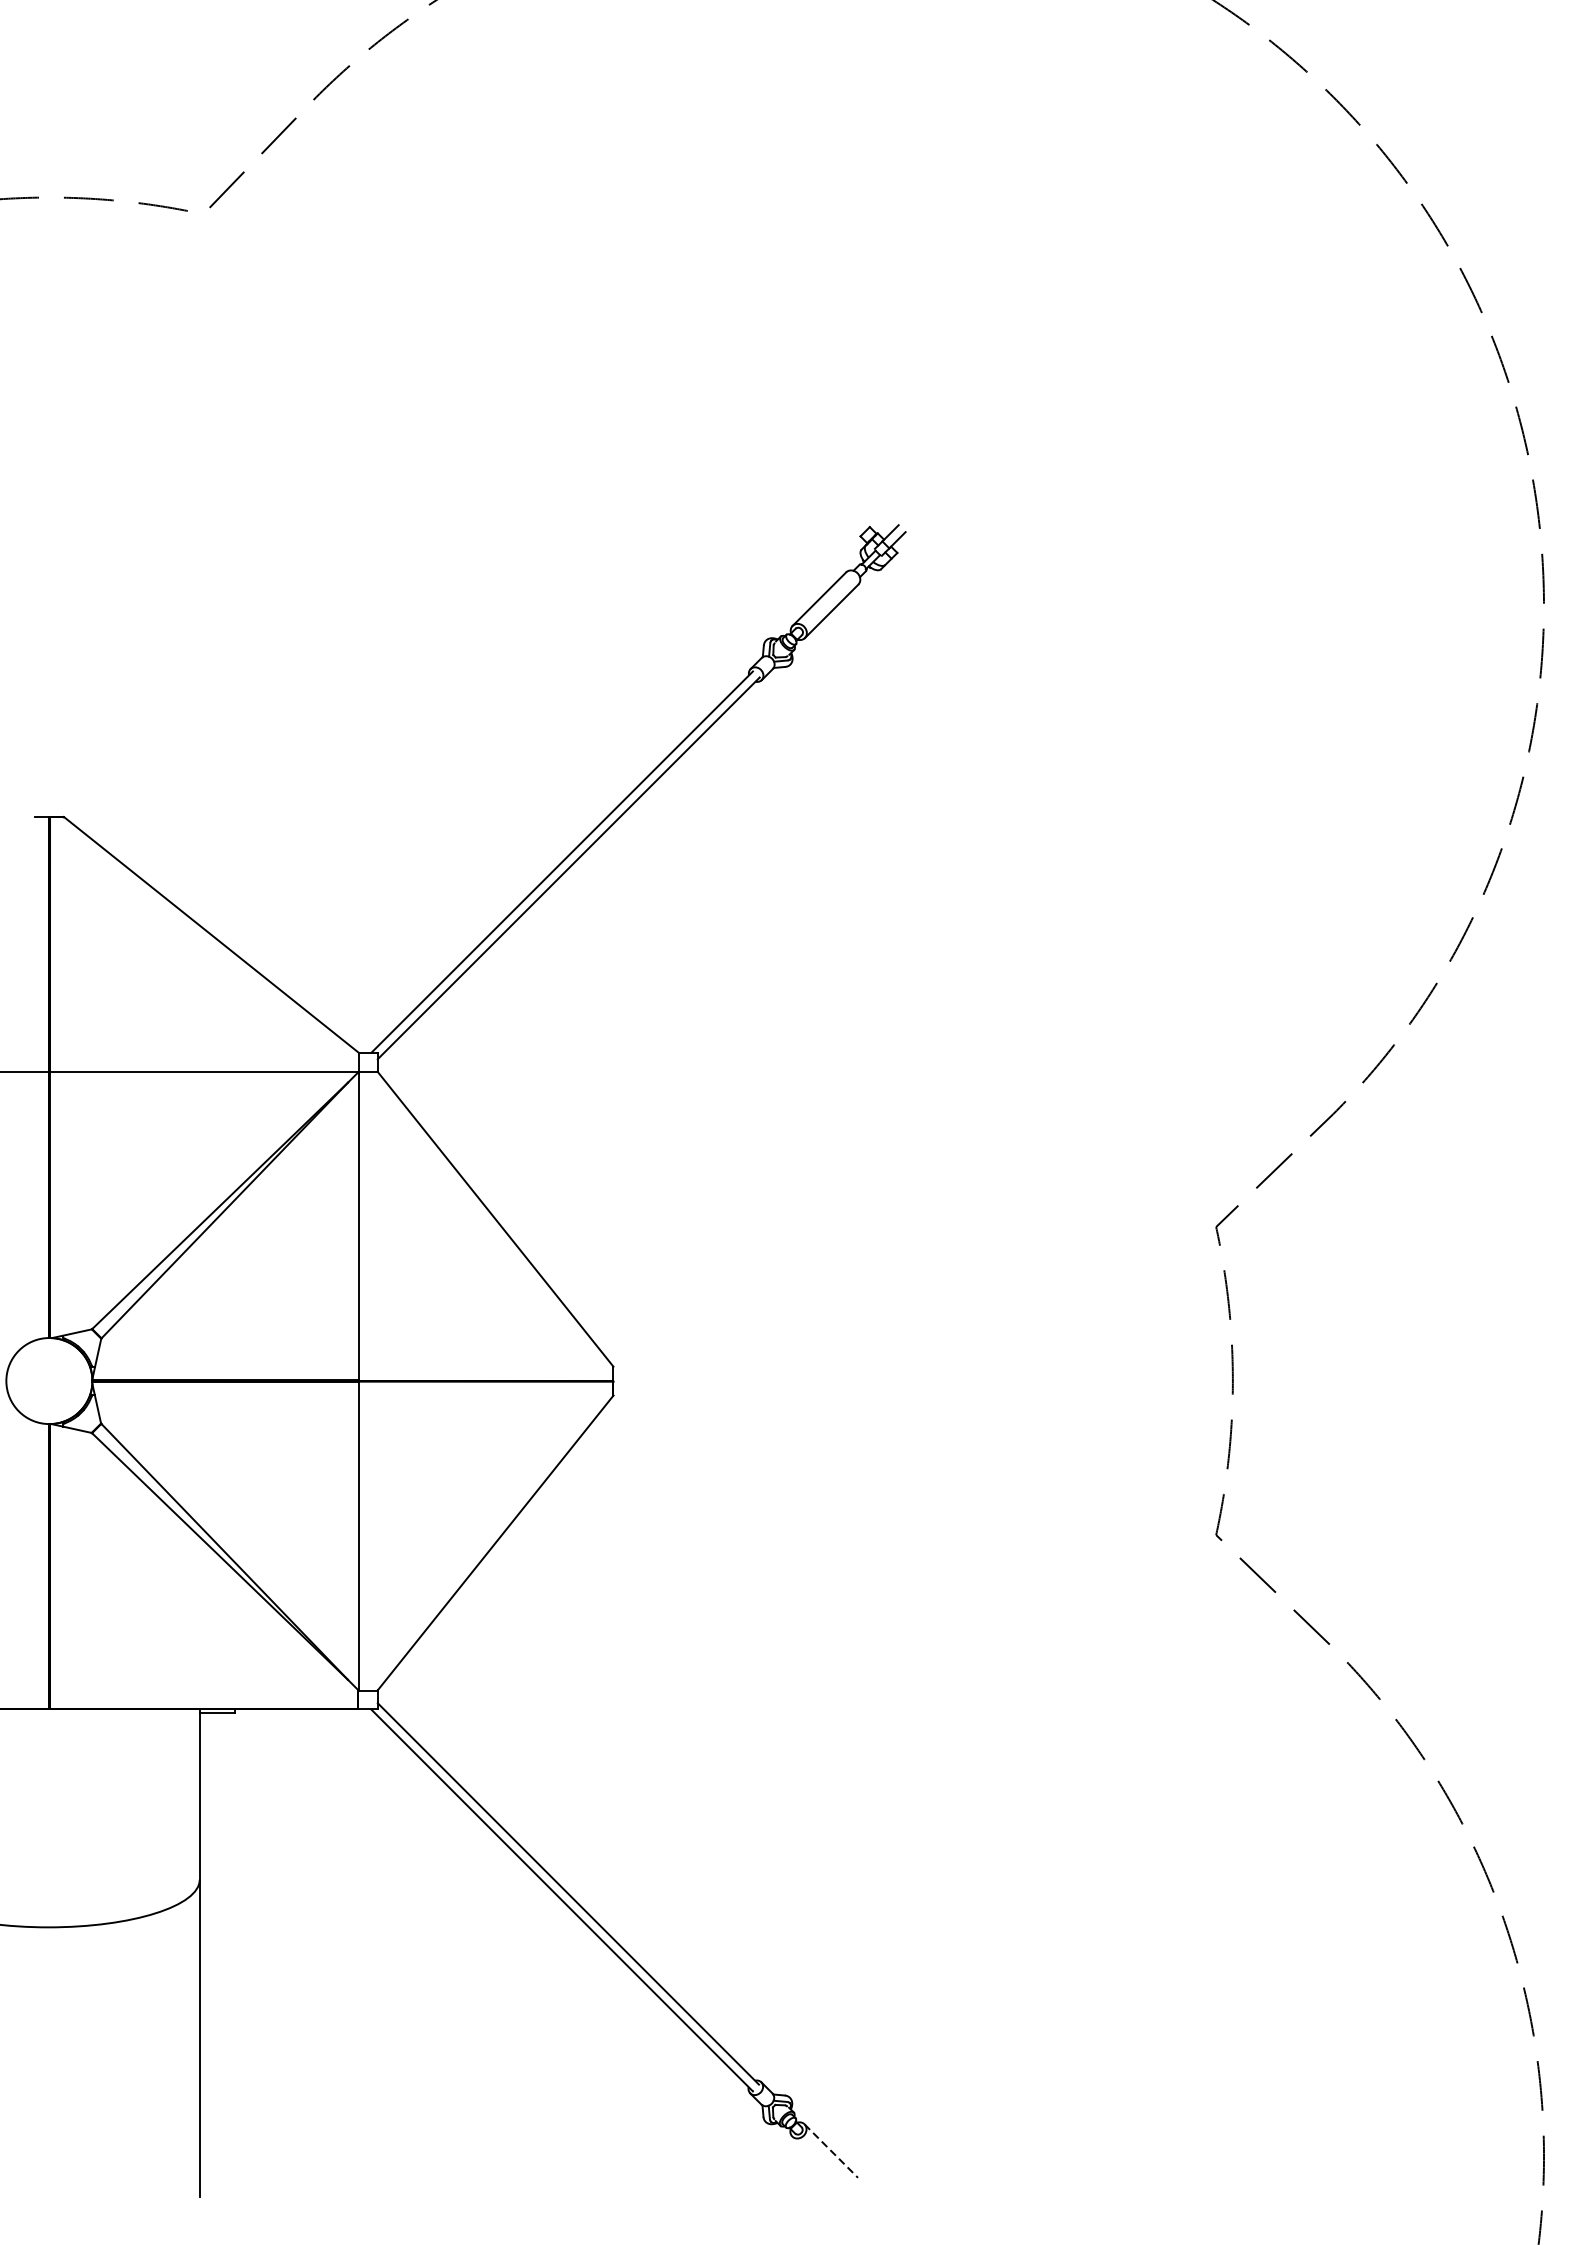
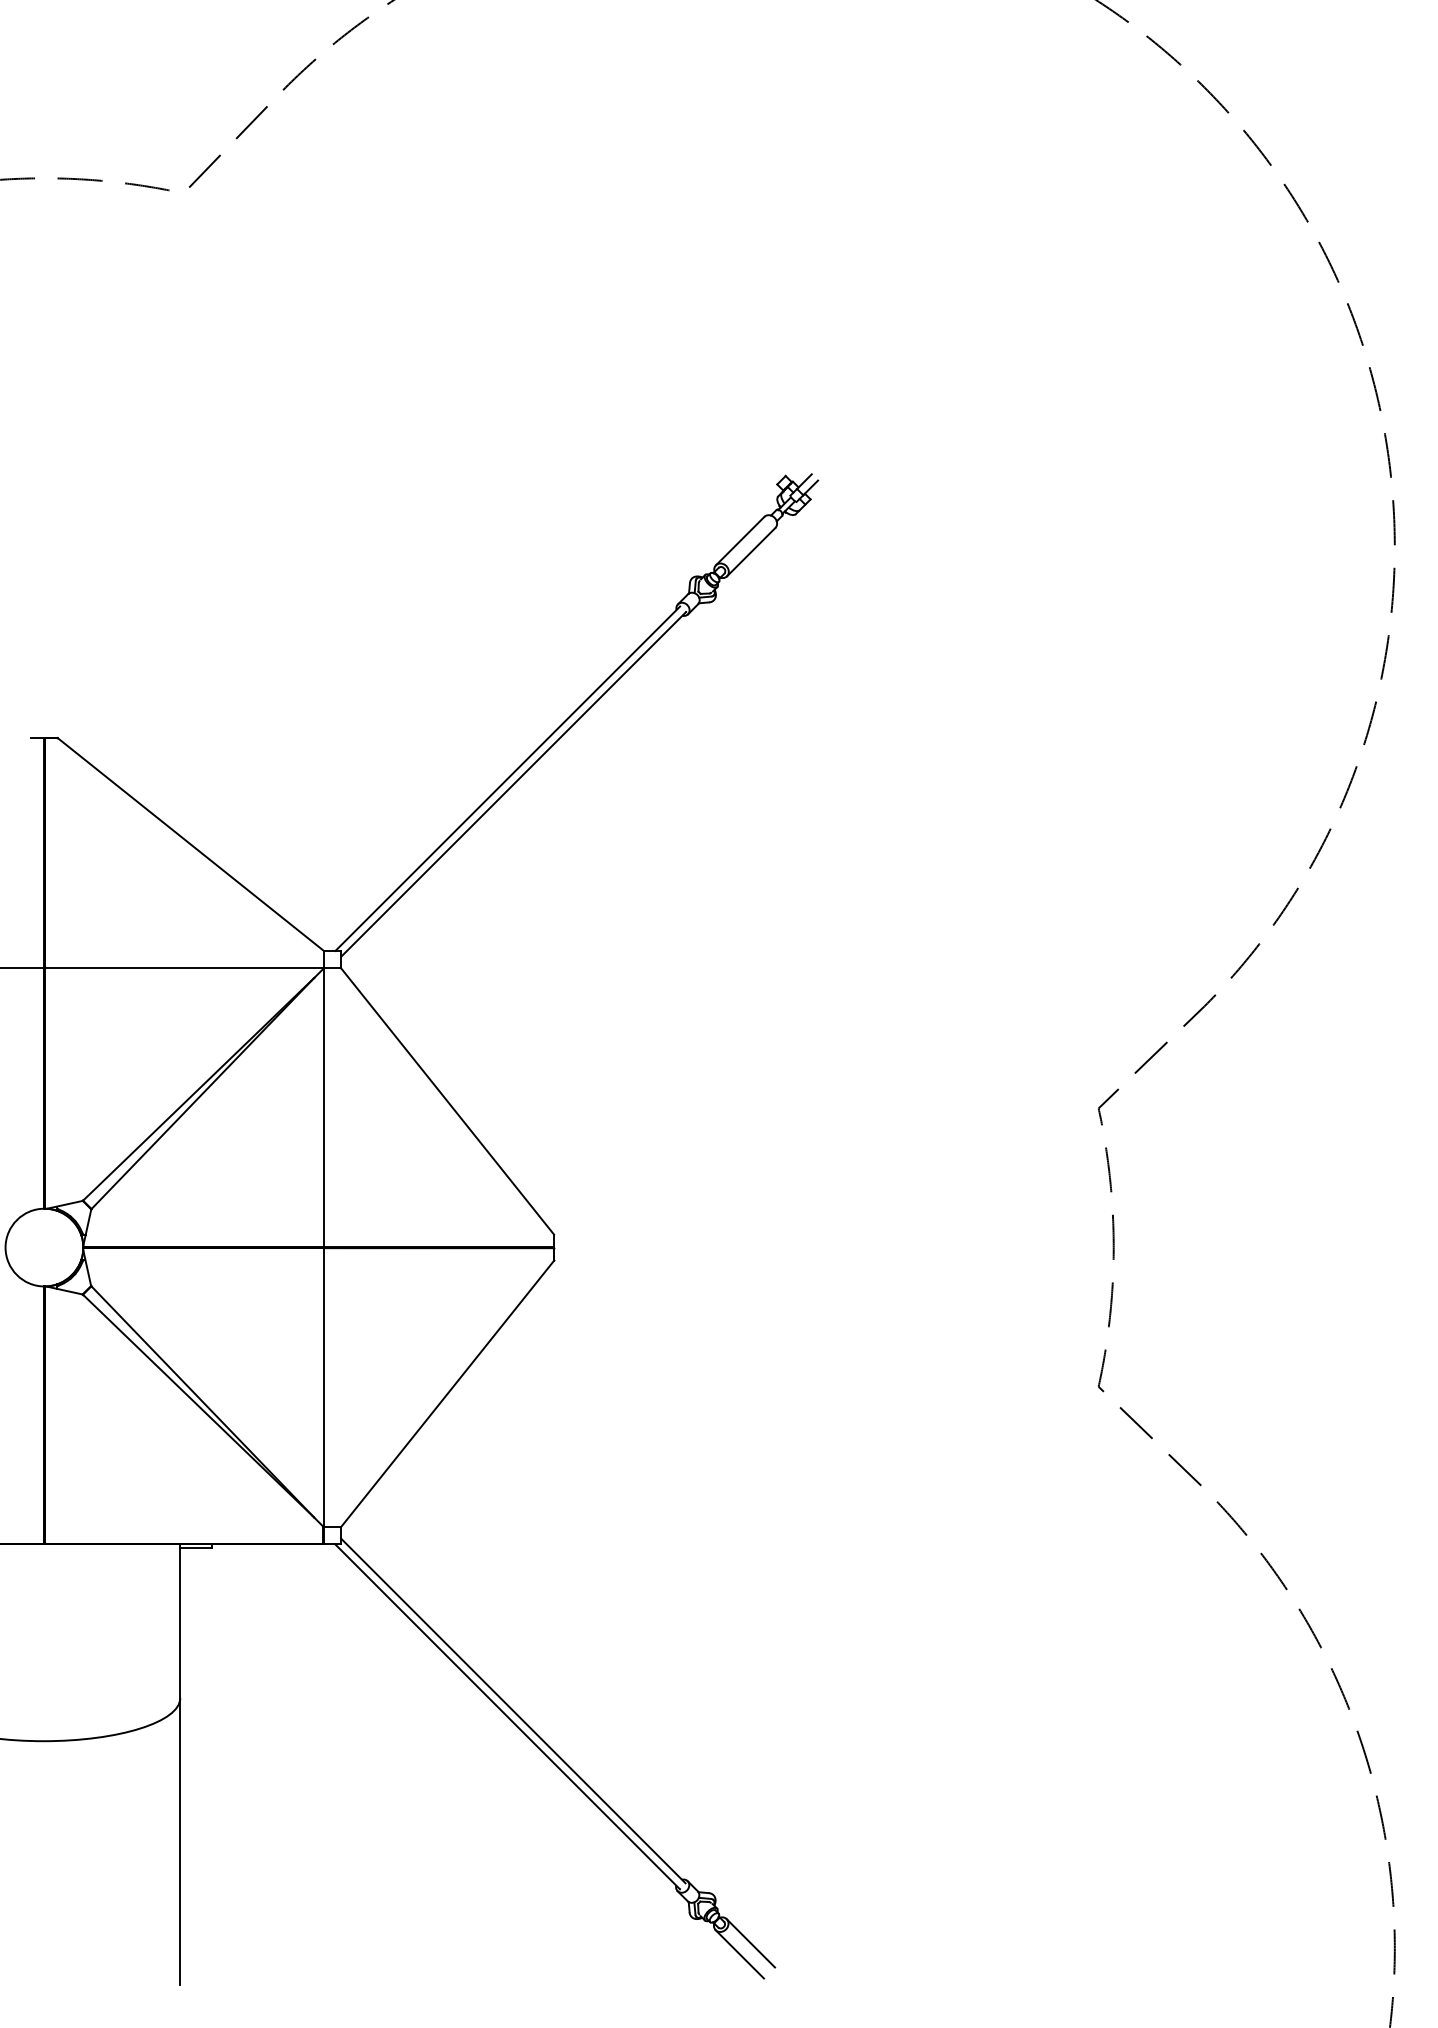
line: (831, 2151) -> (751, 1943), dashed -> solid
line: (818, 2163) -> (739, 1954), added

